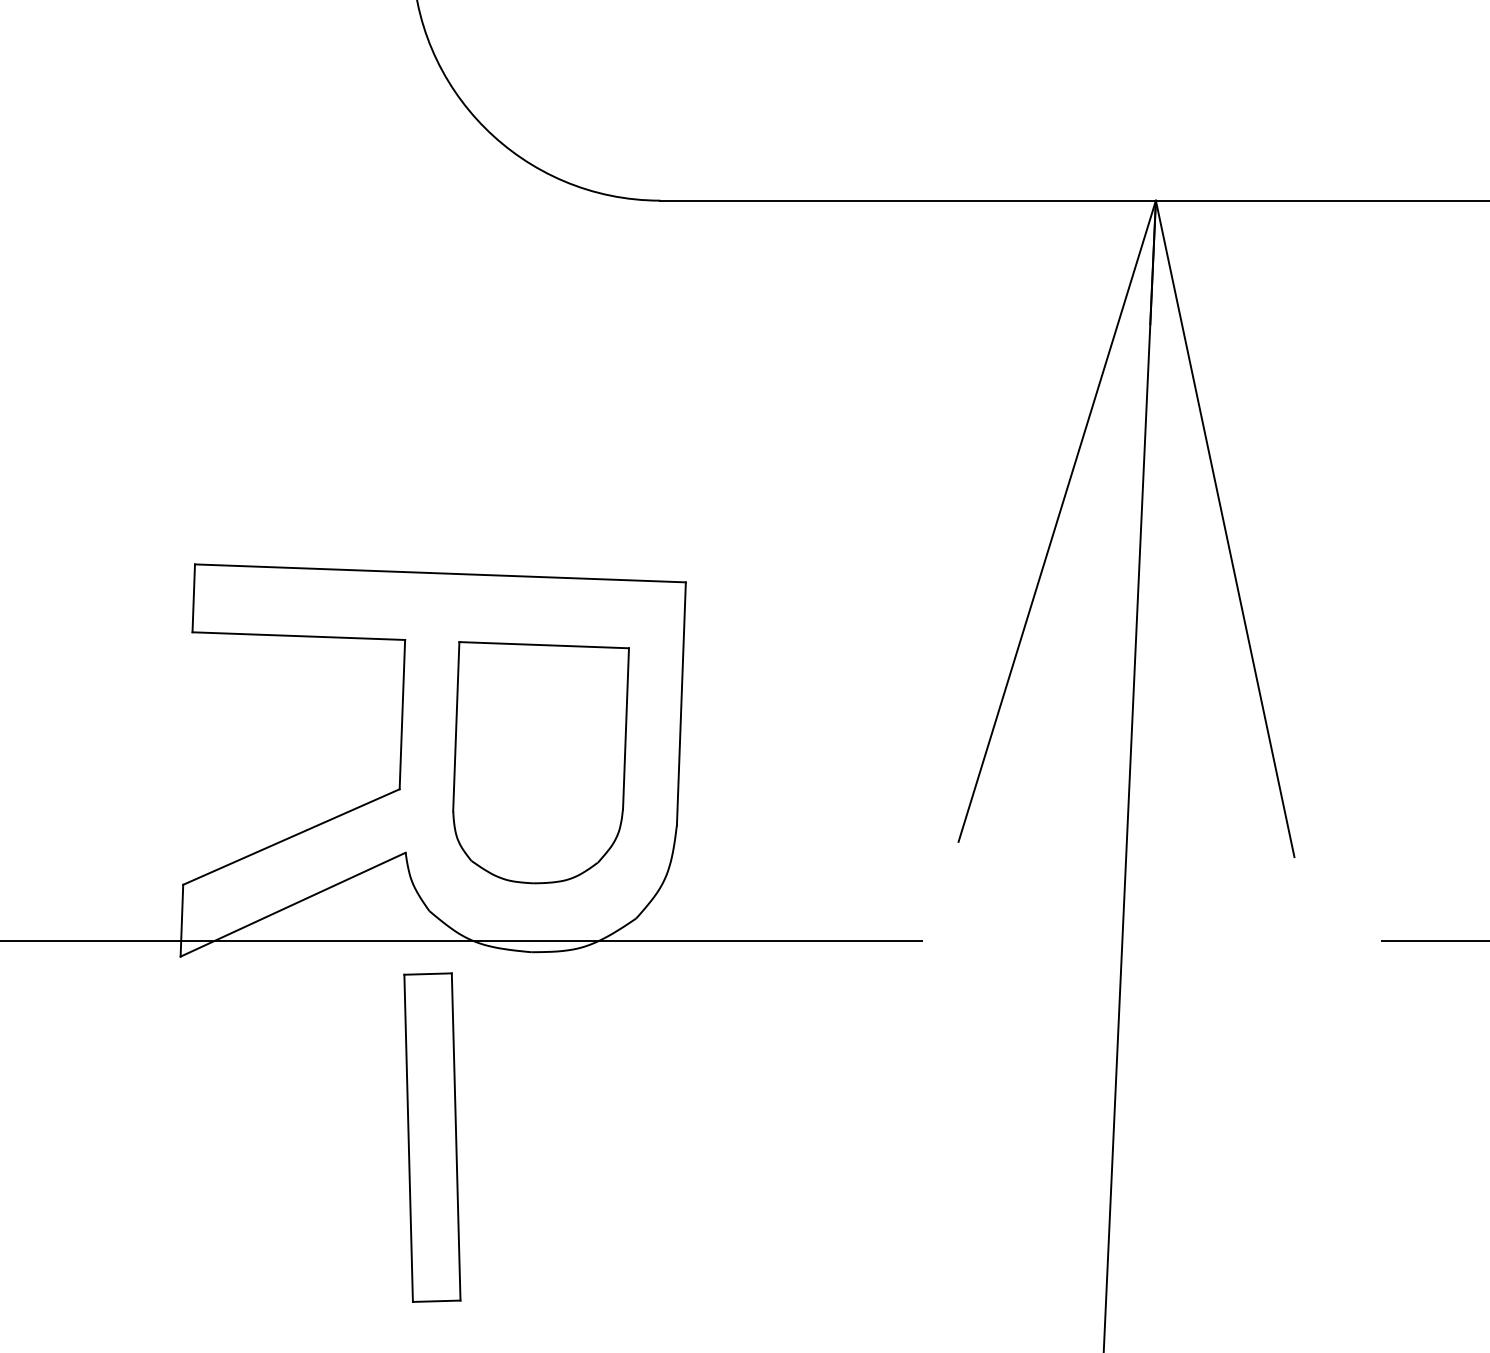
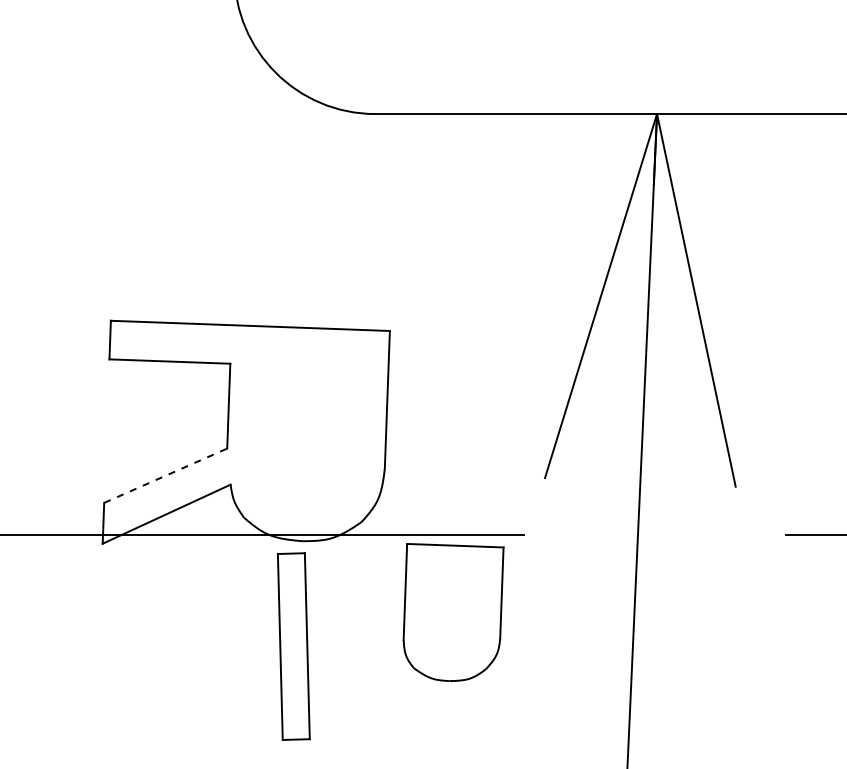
part: (540, 762) -> (453, 612), moved
line: (292, 836) -> (166, 475), solid -> dashed
part: (431, 1137) -> (293, 646), moved

